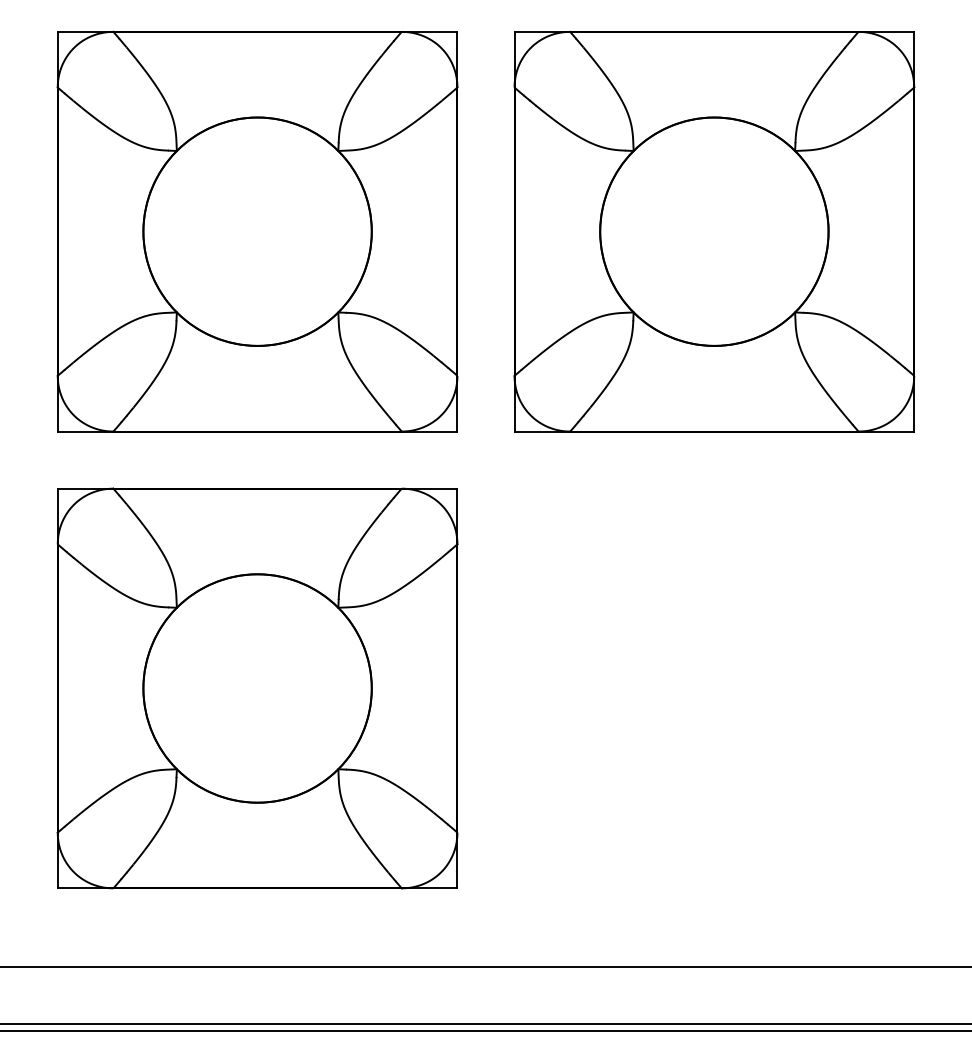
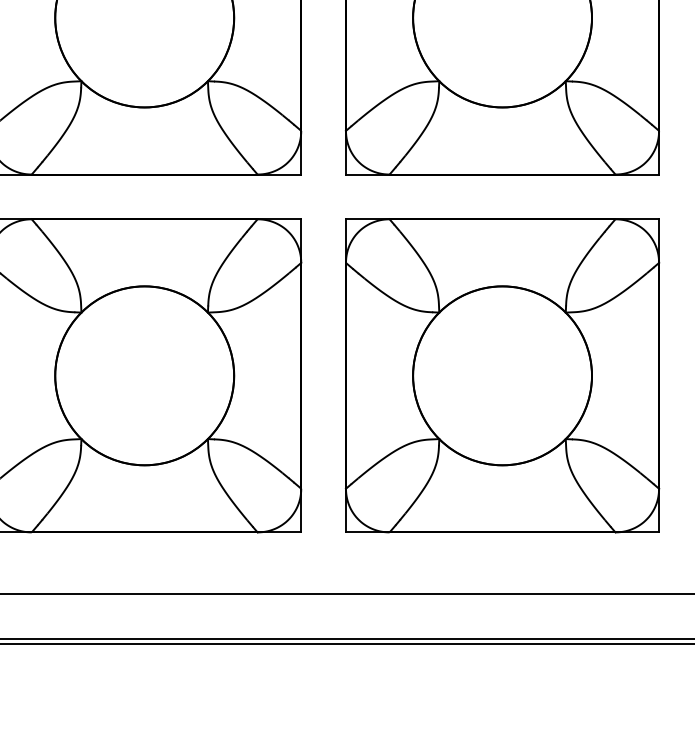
part: (714, 688) -> (502, 375), added

